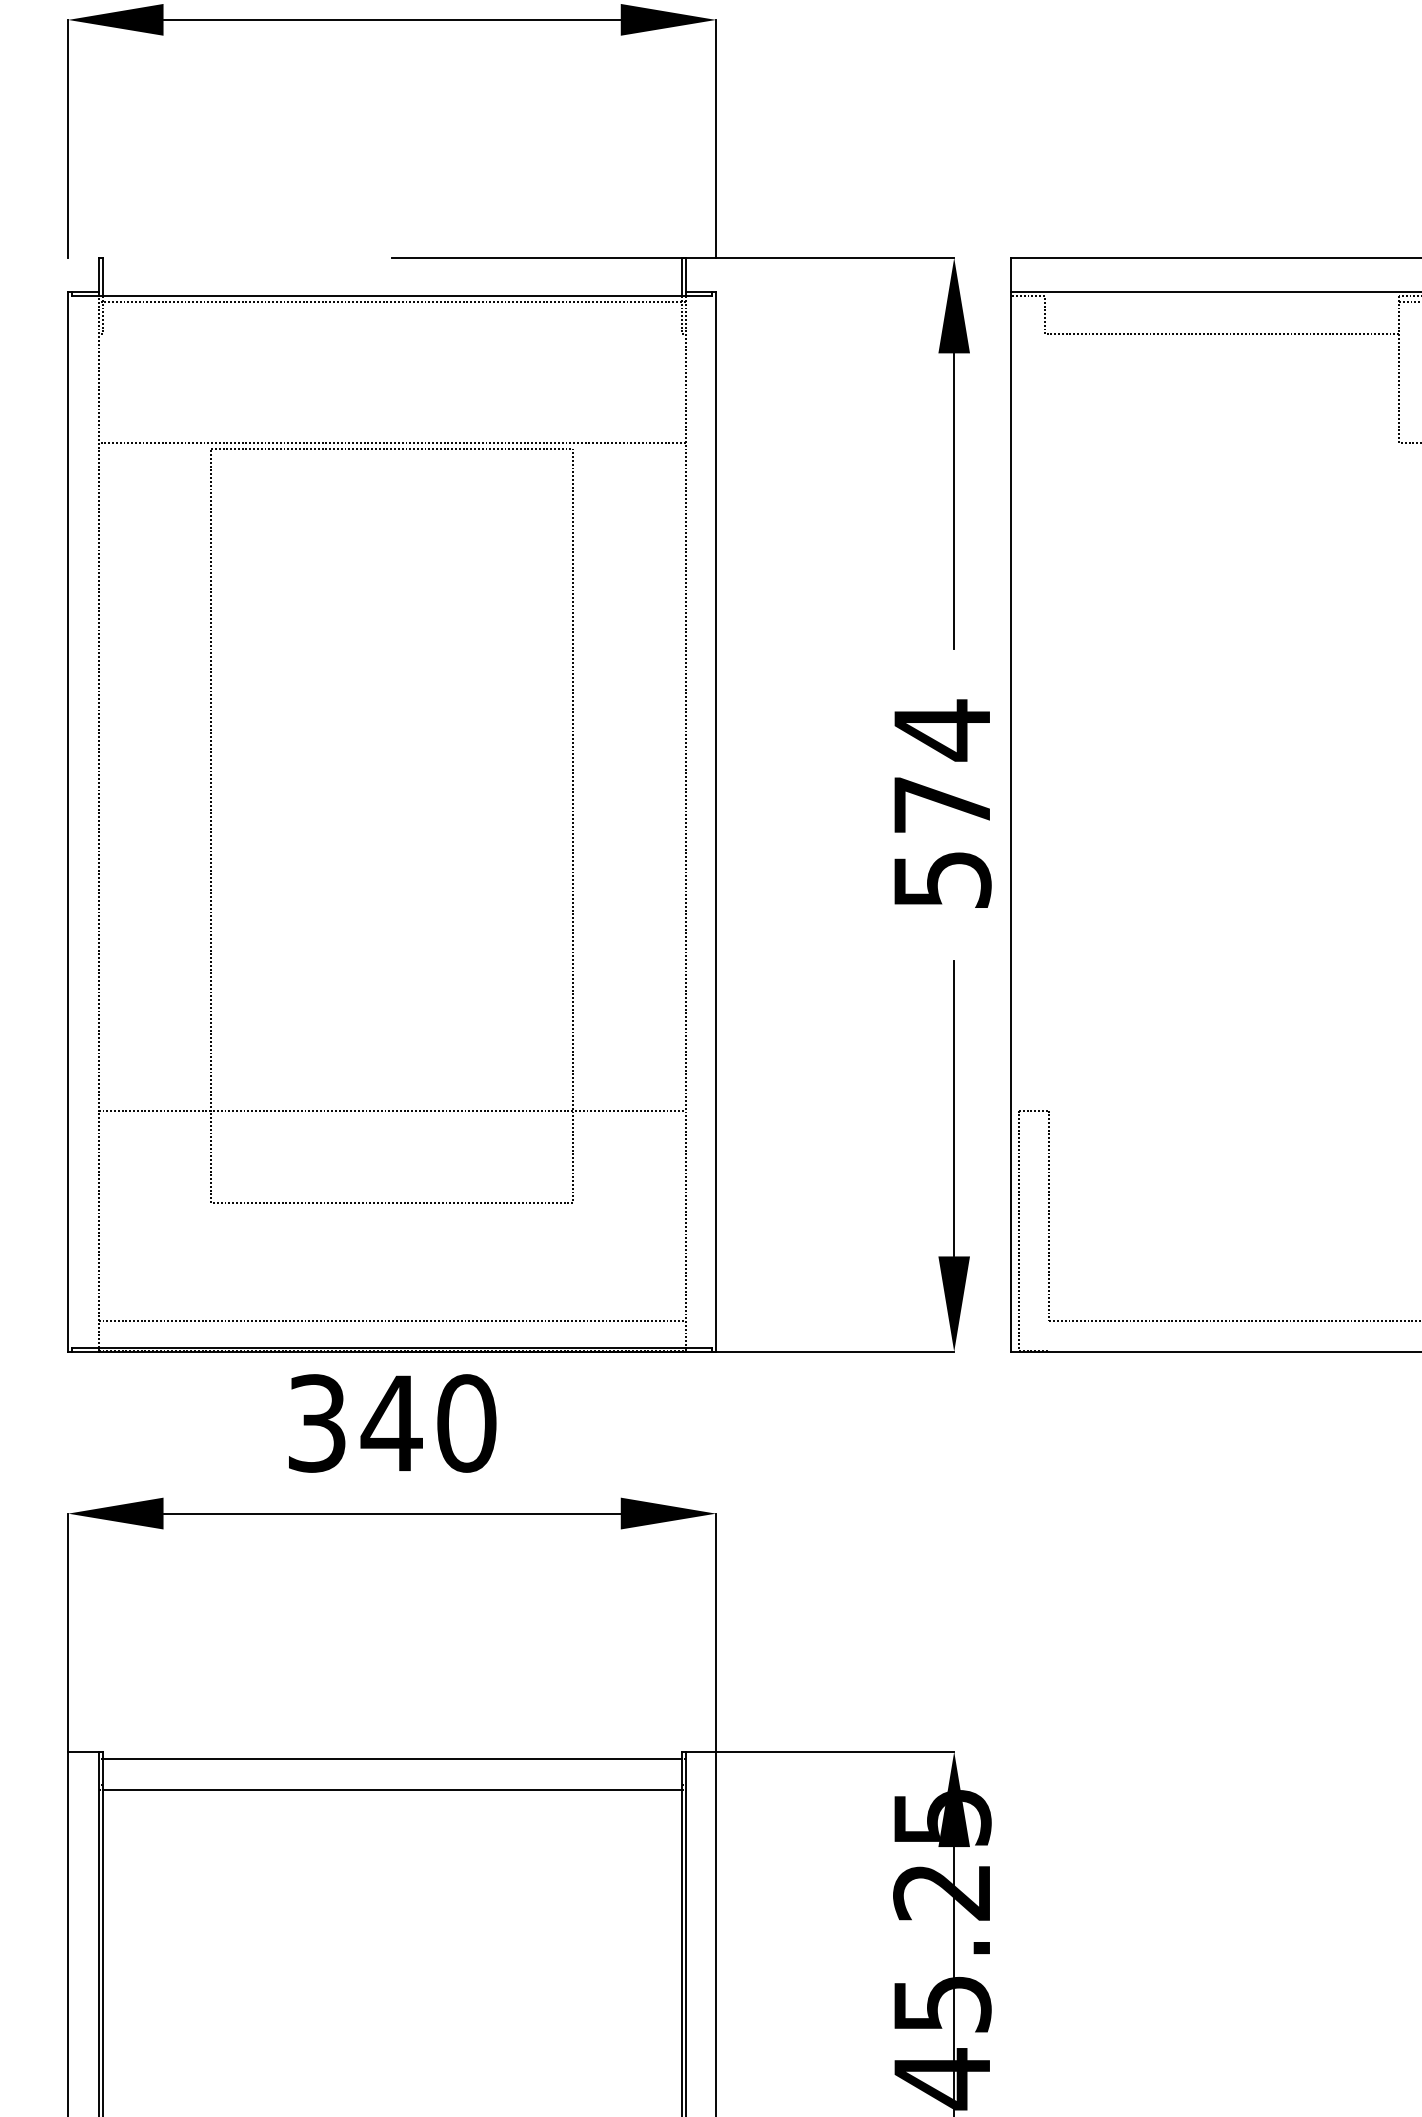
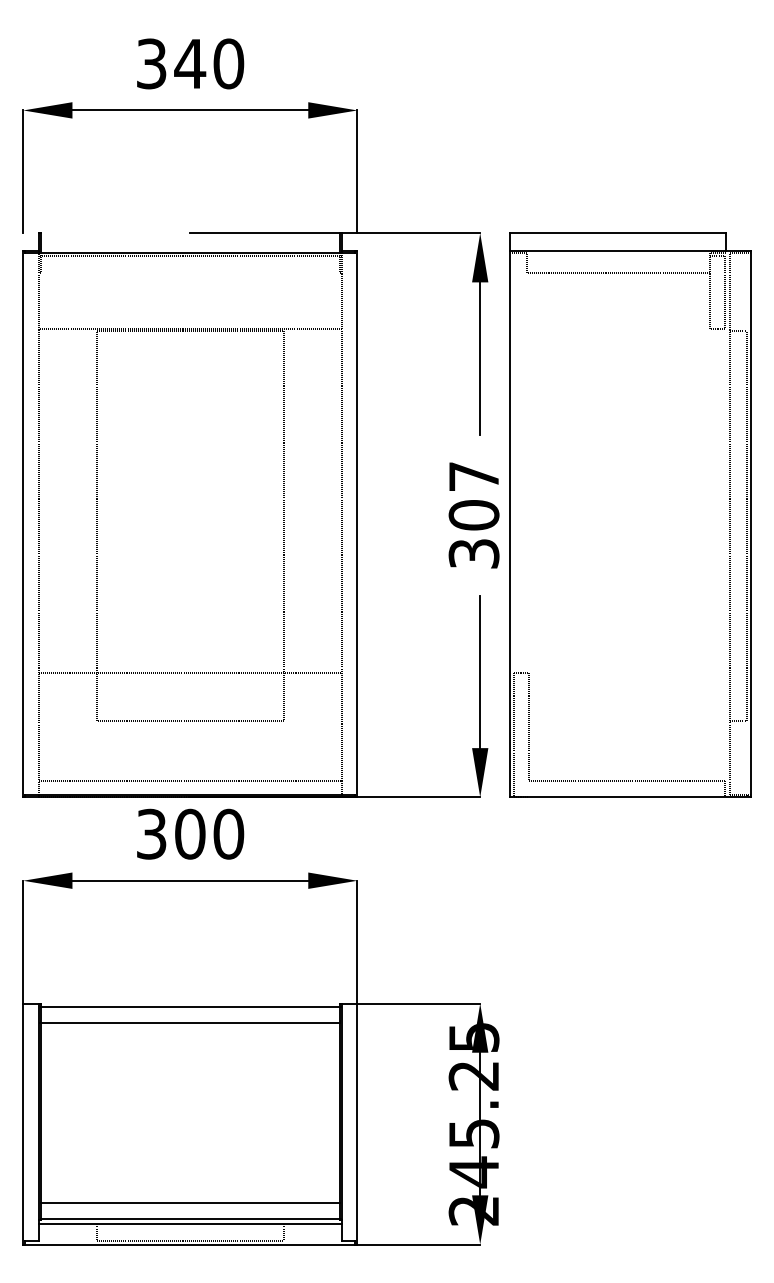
text: (941, 803) -> (473, 514), 574 -> 307
text: (392, 1422) -> (190, 833), 340 -> 300

